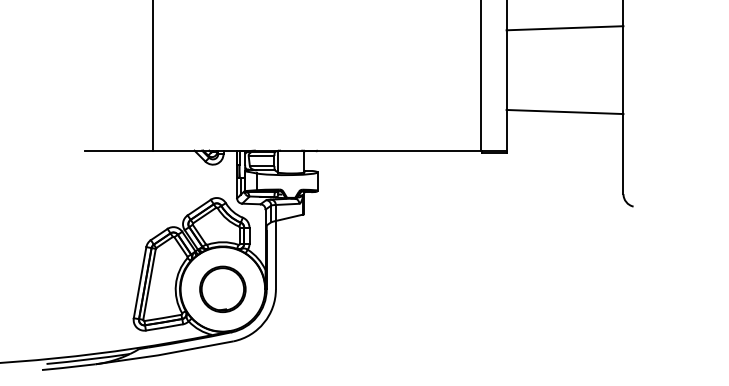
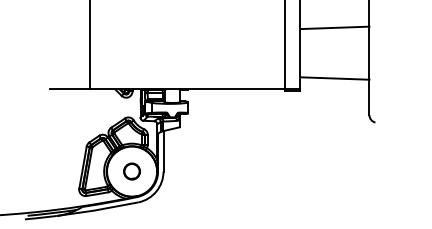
line: (564, 27) -> (334, 27), moved
line: (564, 111) -> (334, 78), moved
part: (221, 289) -> (131, 171), size x0.6

